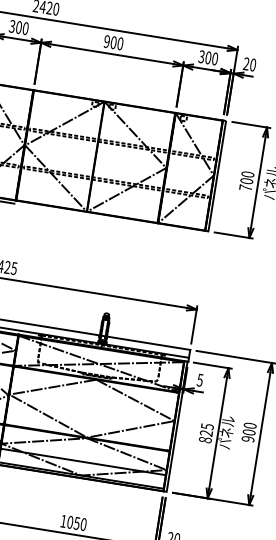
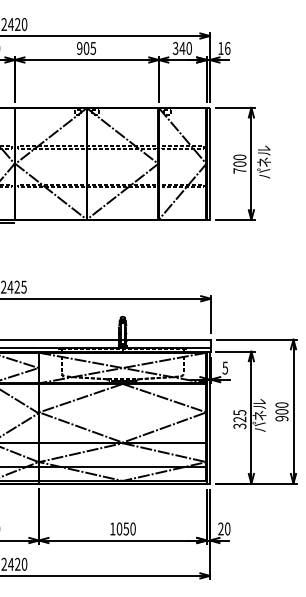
text: (120, 43) -> (93, 48), 900 -> 905
text: (208, 56) -> (182, 47), 300 -> 340
text: (249, 64) -> (224, 48), 20 -> 16
text: (204, 440) -> (239, 426), 825 -> 325

